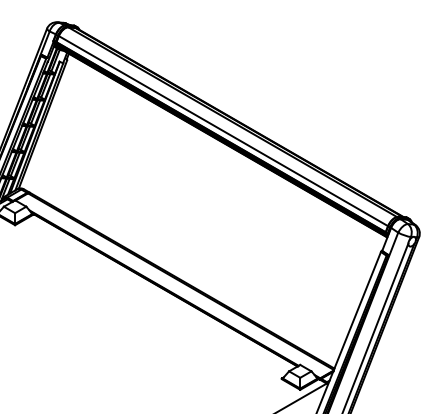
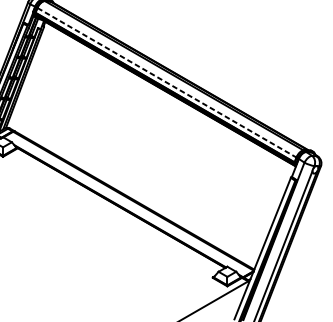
line: (223, 131) -> (167, 83), solid -> dashed

